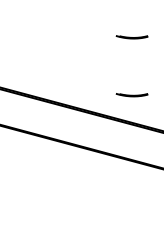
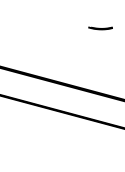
line: (131, 95) -> (100, 72), removed

